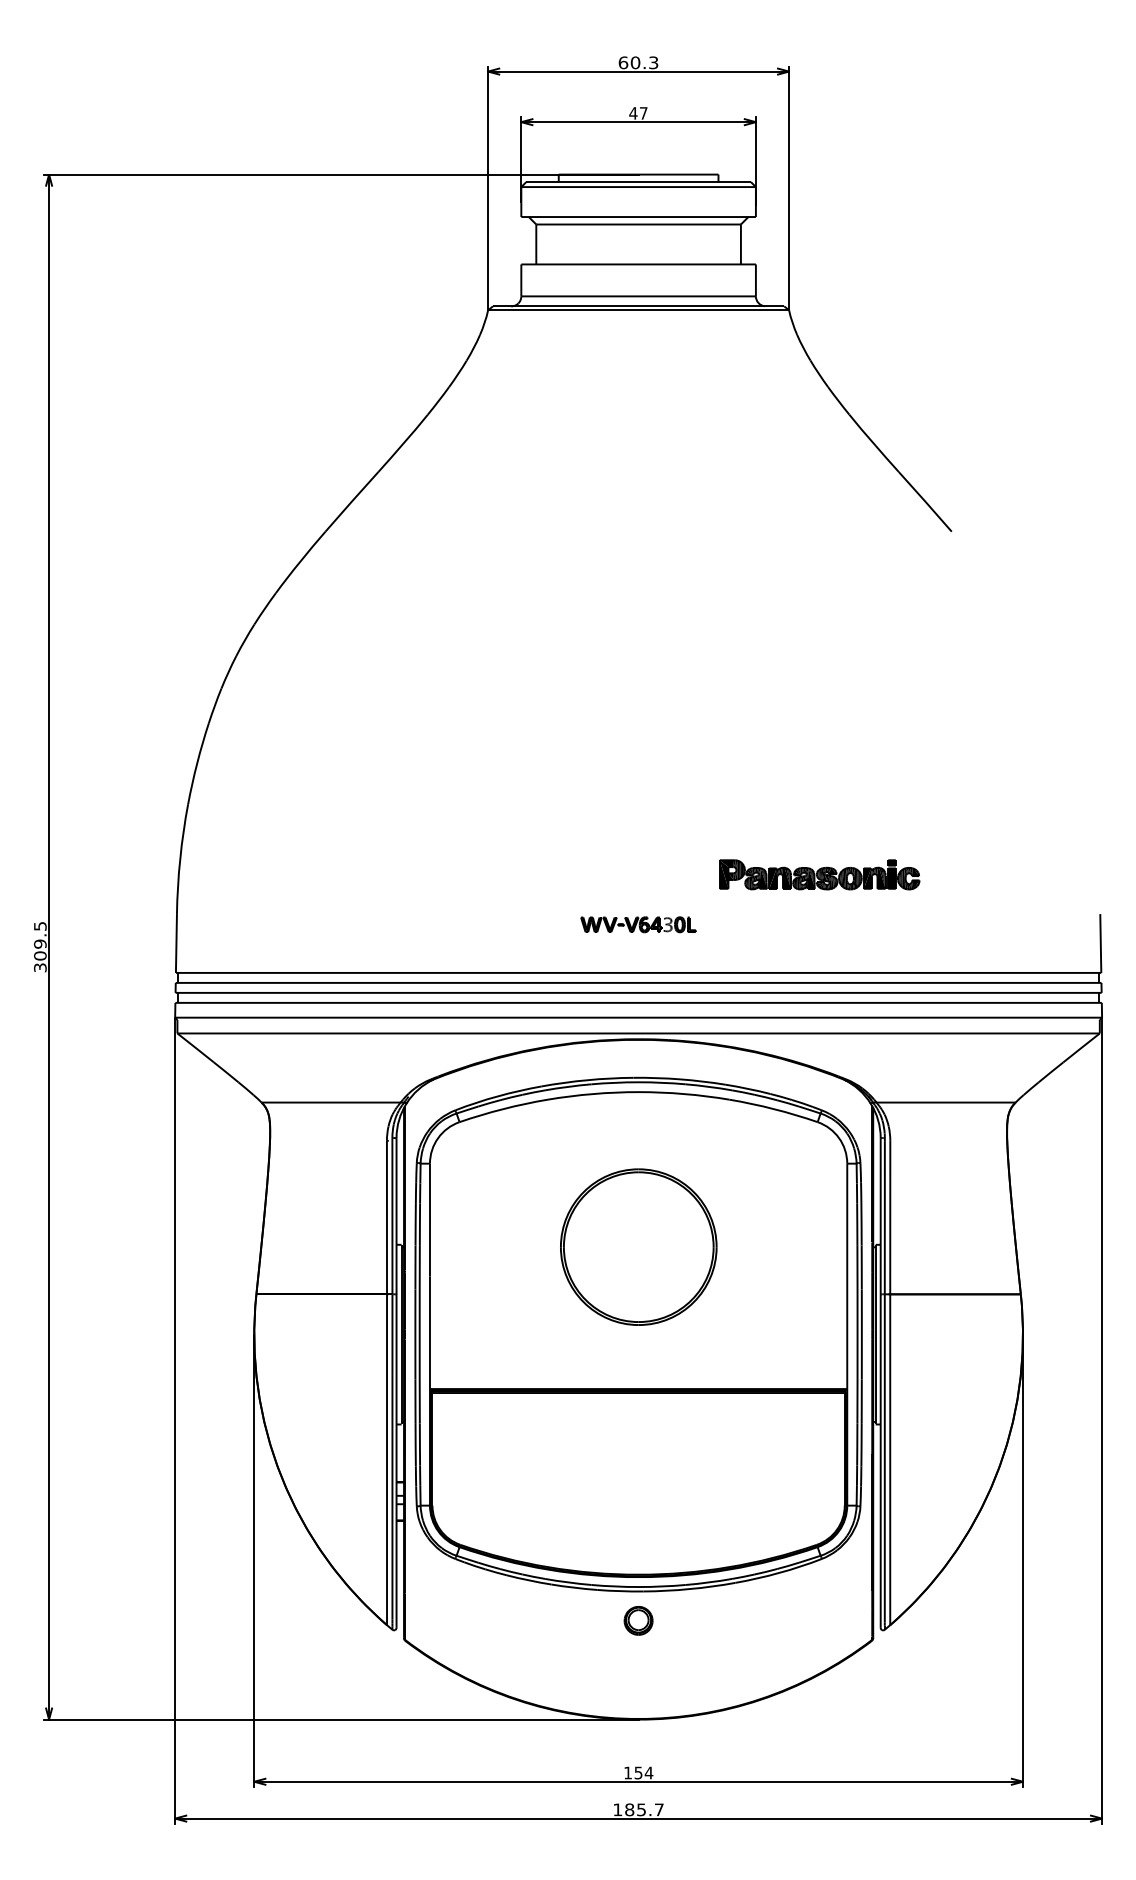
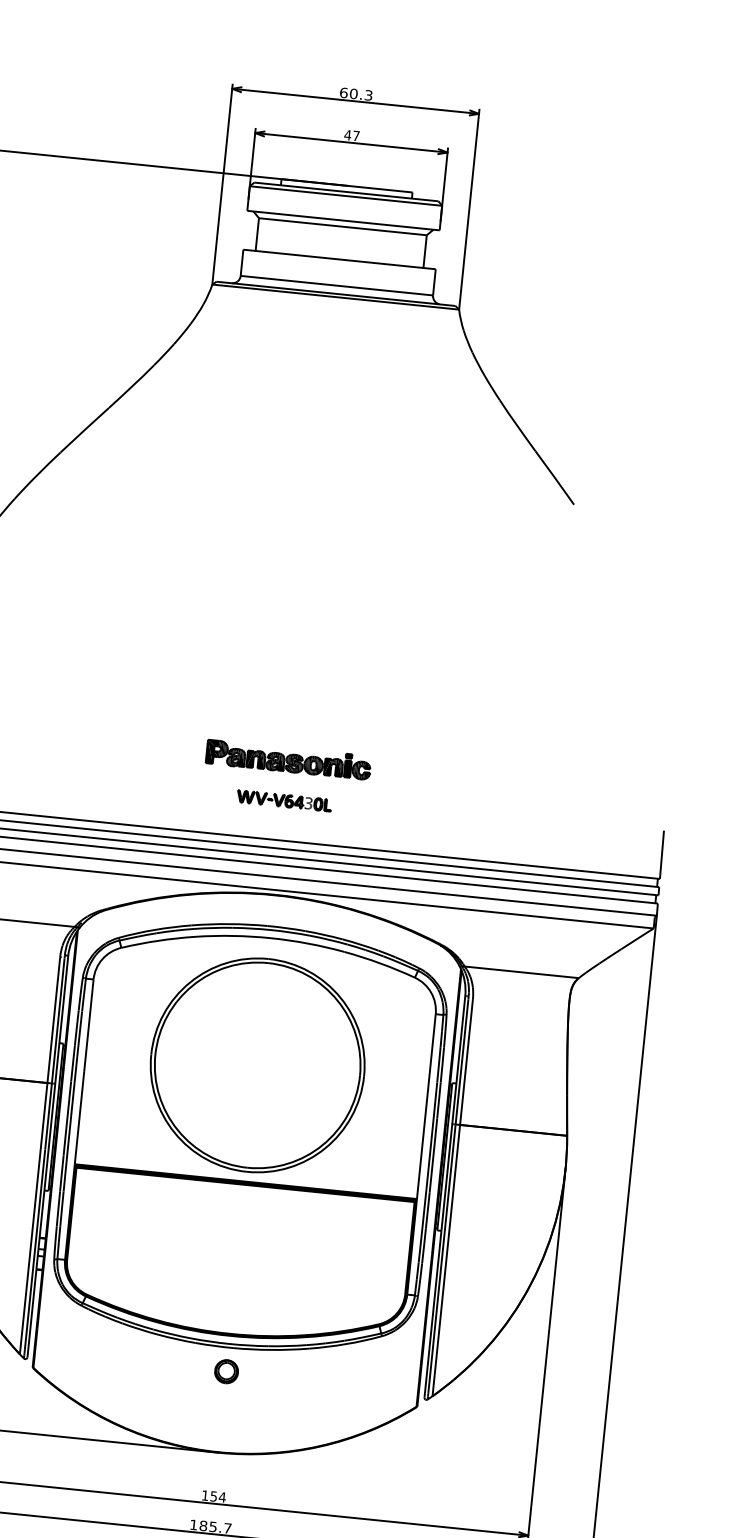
part: (819, 874) -> (288, 759), moved
part: (638, 1246) -> (257, 1064), size x1.67

